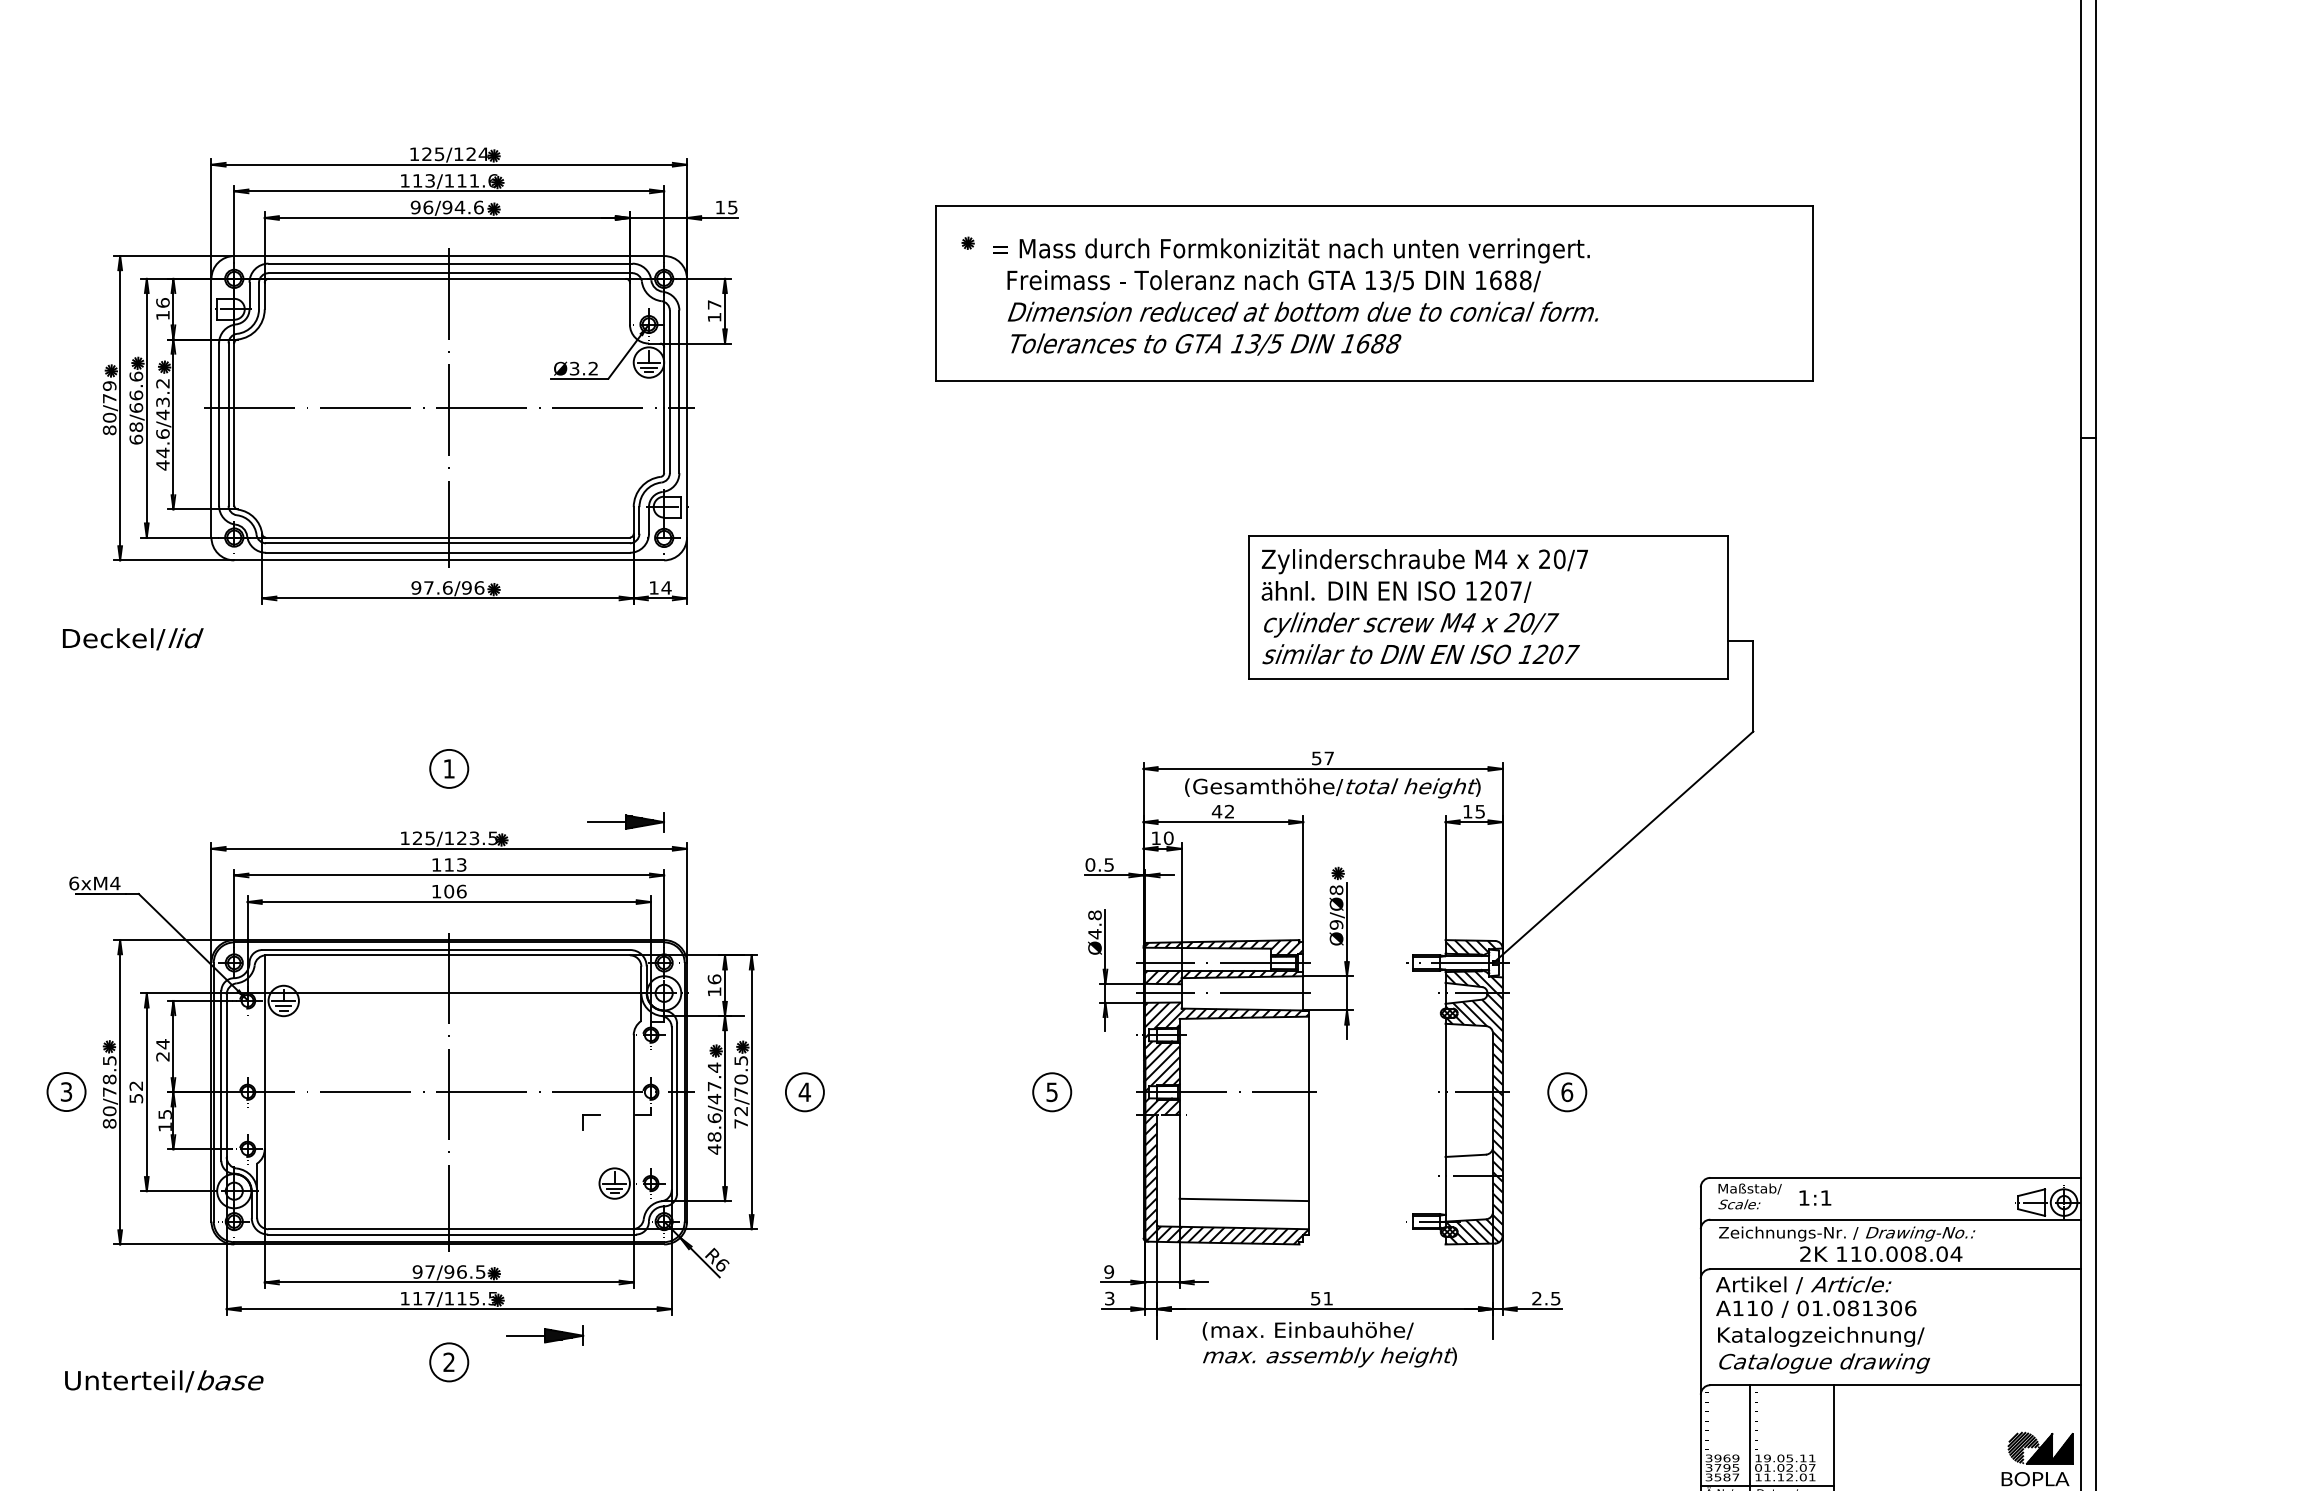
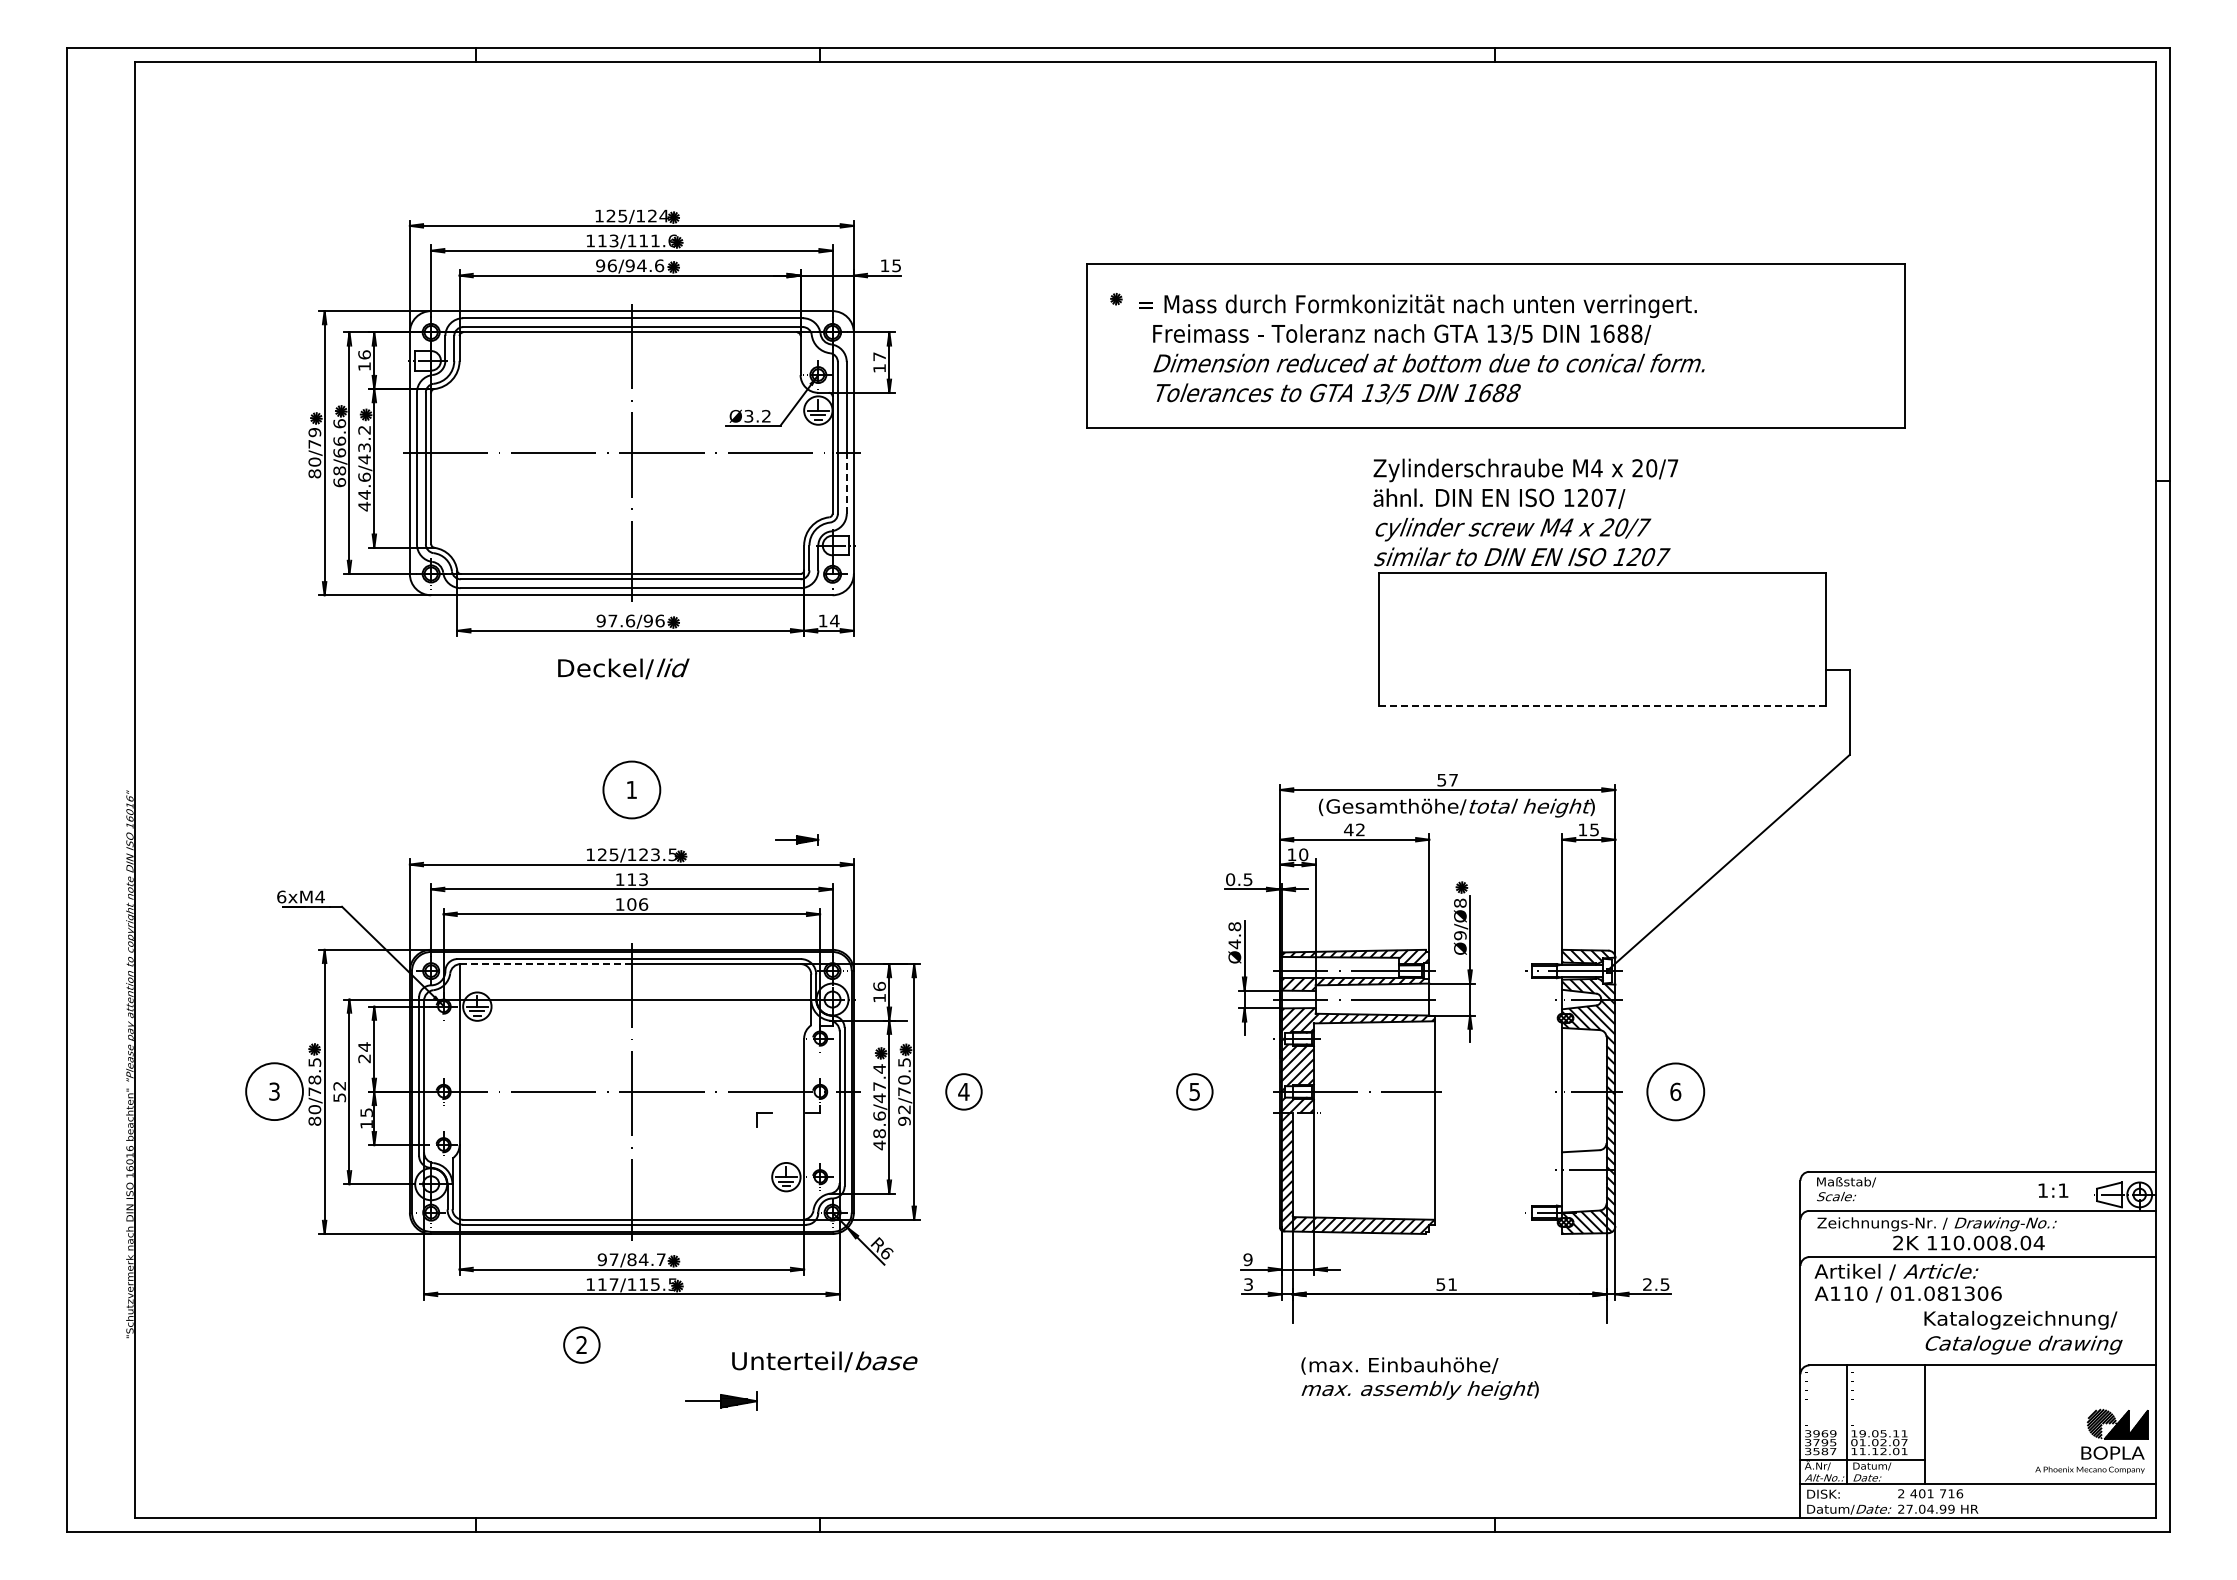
line: (679, 440) -> (846, 483), solid -> dashed
text: (1424, 606) -> (1525, 512), moved
text: (132, 638) -> (623, 668), moved
line: (1488, 679) -> (1602, 706), solid -> dashed
circle: (448, 768) -> (631, 789), size x1.6
part: (625, 821) -> (796, 839), size x0.6
line: (357, 955) -> (546, 964), solid -> dashed
circle: (66, 1091) -> (274, 1091), size x1.6
circle: (1566, 1091) -> (1675, 1091), size x1.6
text: (741, 1122) -> (904, 1120), 72/70.5 -> 92/70.5
text: (1815, 1197) -> (2053, 1190), moved
line: (1243, 1200) -> (1373, 1192), removed
text: (464, 1271) -> (646, 1259), 97/96.5 -> 97/84.7
part: (545, 1334) -> (721, 1400), moved
text: (1329, 1344) -> (1419, 1378), moved
text: (1824, 1349) -> (2023, 1332), moved
part: (448, 1361) -> (581, 1344), moved
text: (163, 1381) -> (824, 1361), moved

